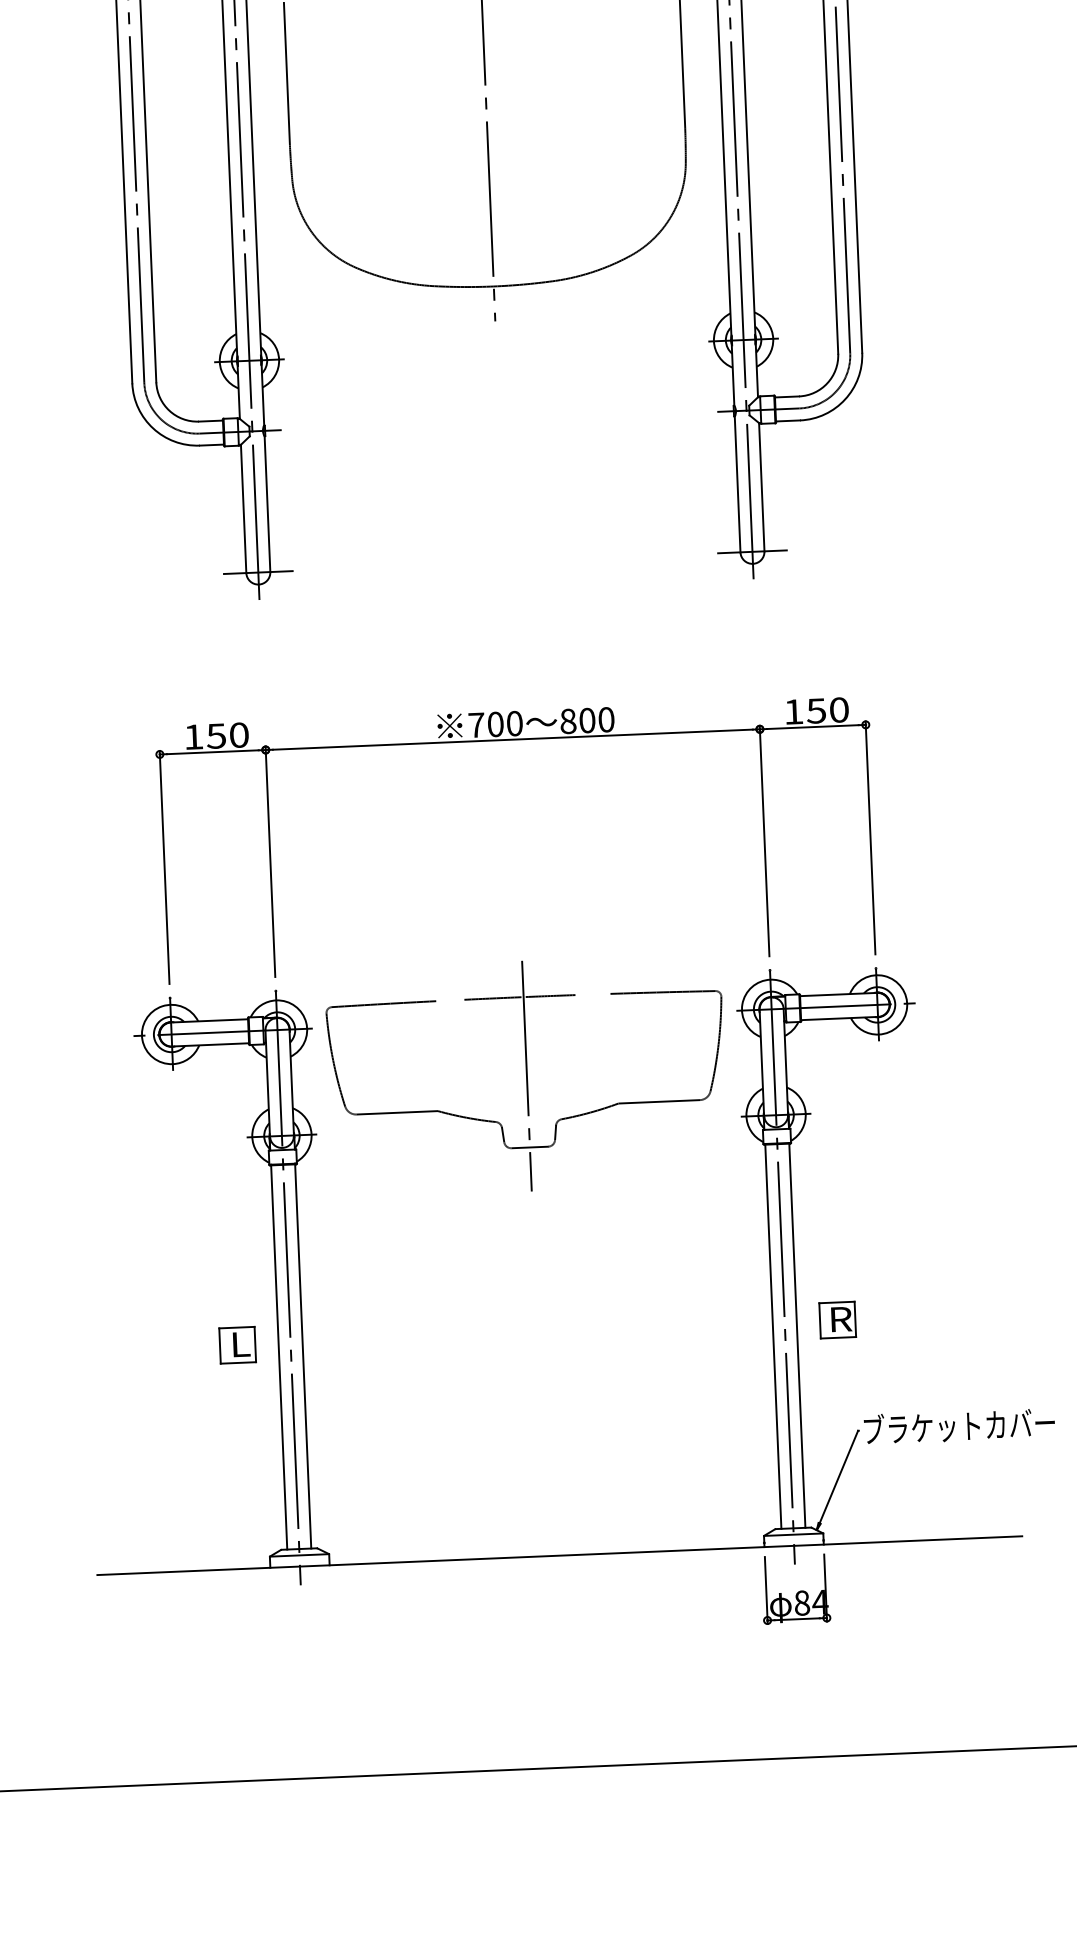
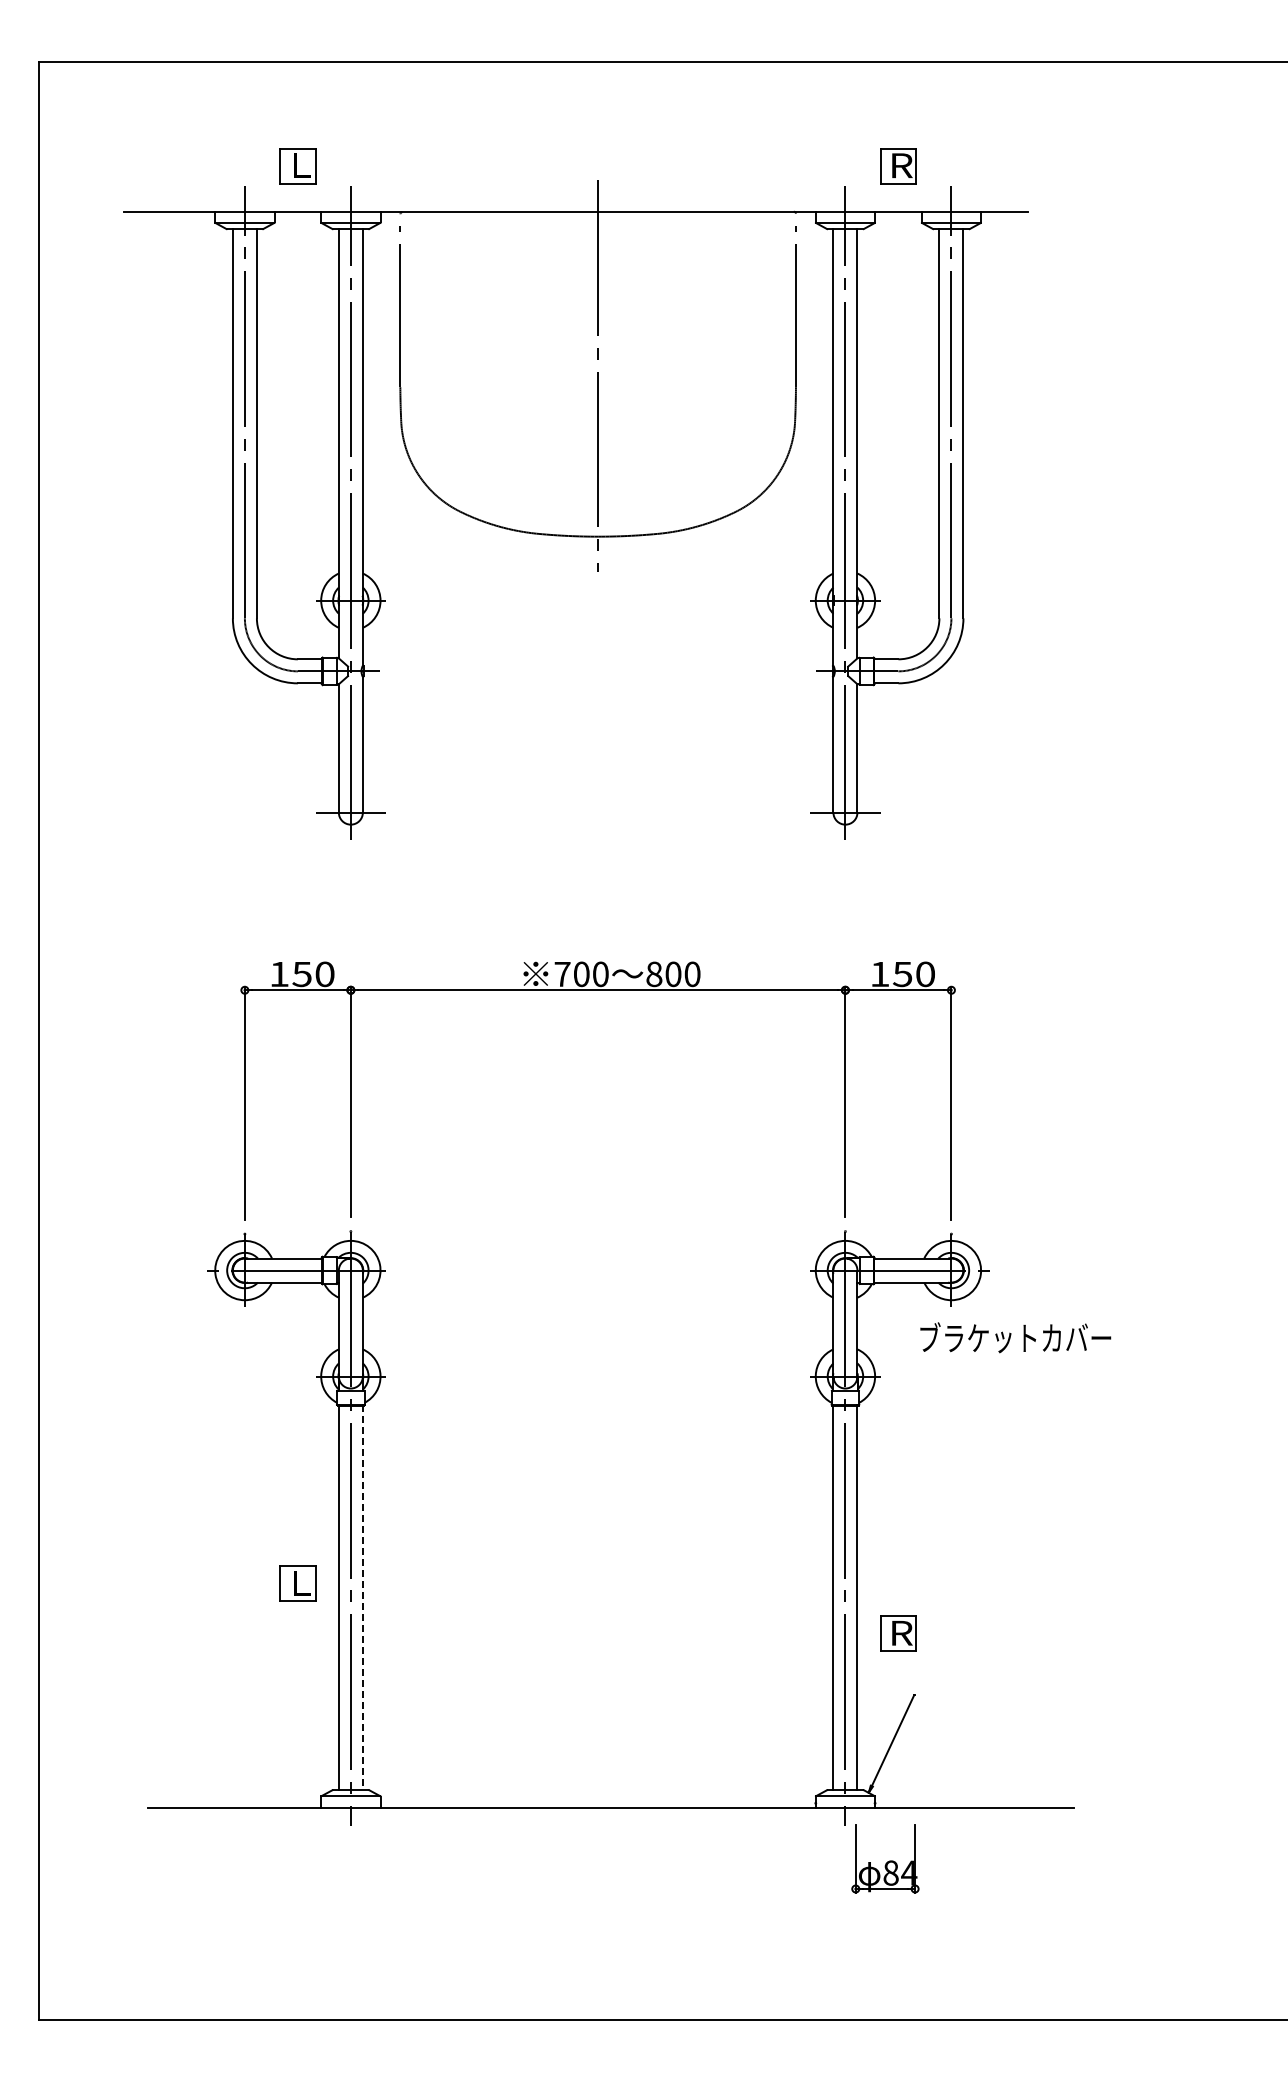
part: (526, 1076) -> (597, 1327), removed
part: (837, 1319) -> (898, 1633), moved
line: (302, 1356) -> (362, 1597), solid -> dashed
text: (959, 1425) -> (1015, 1337), moved
part: (795, 1588) -> (885, 1858), moved

